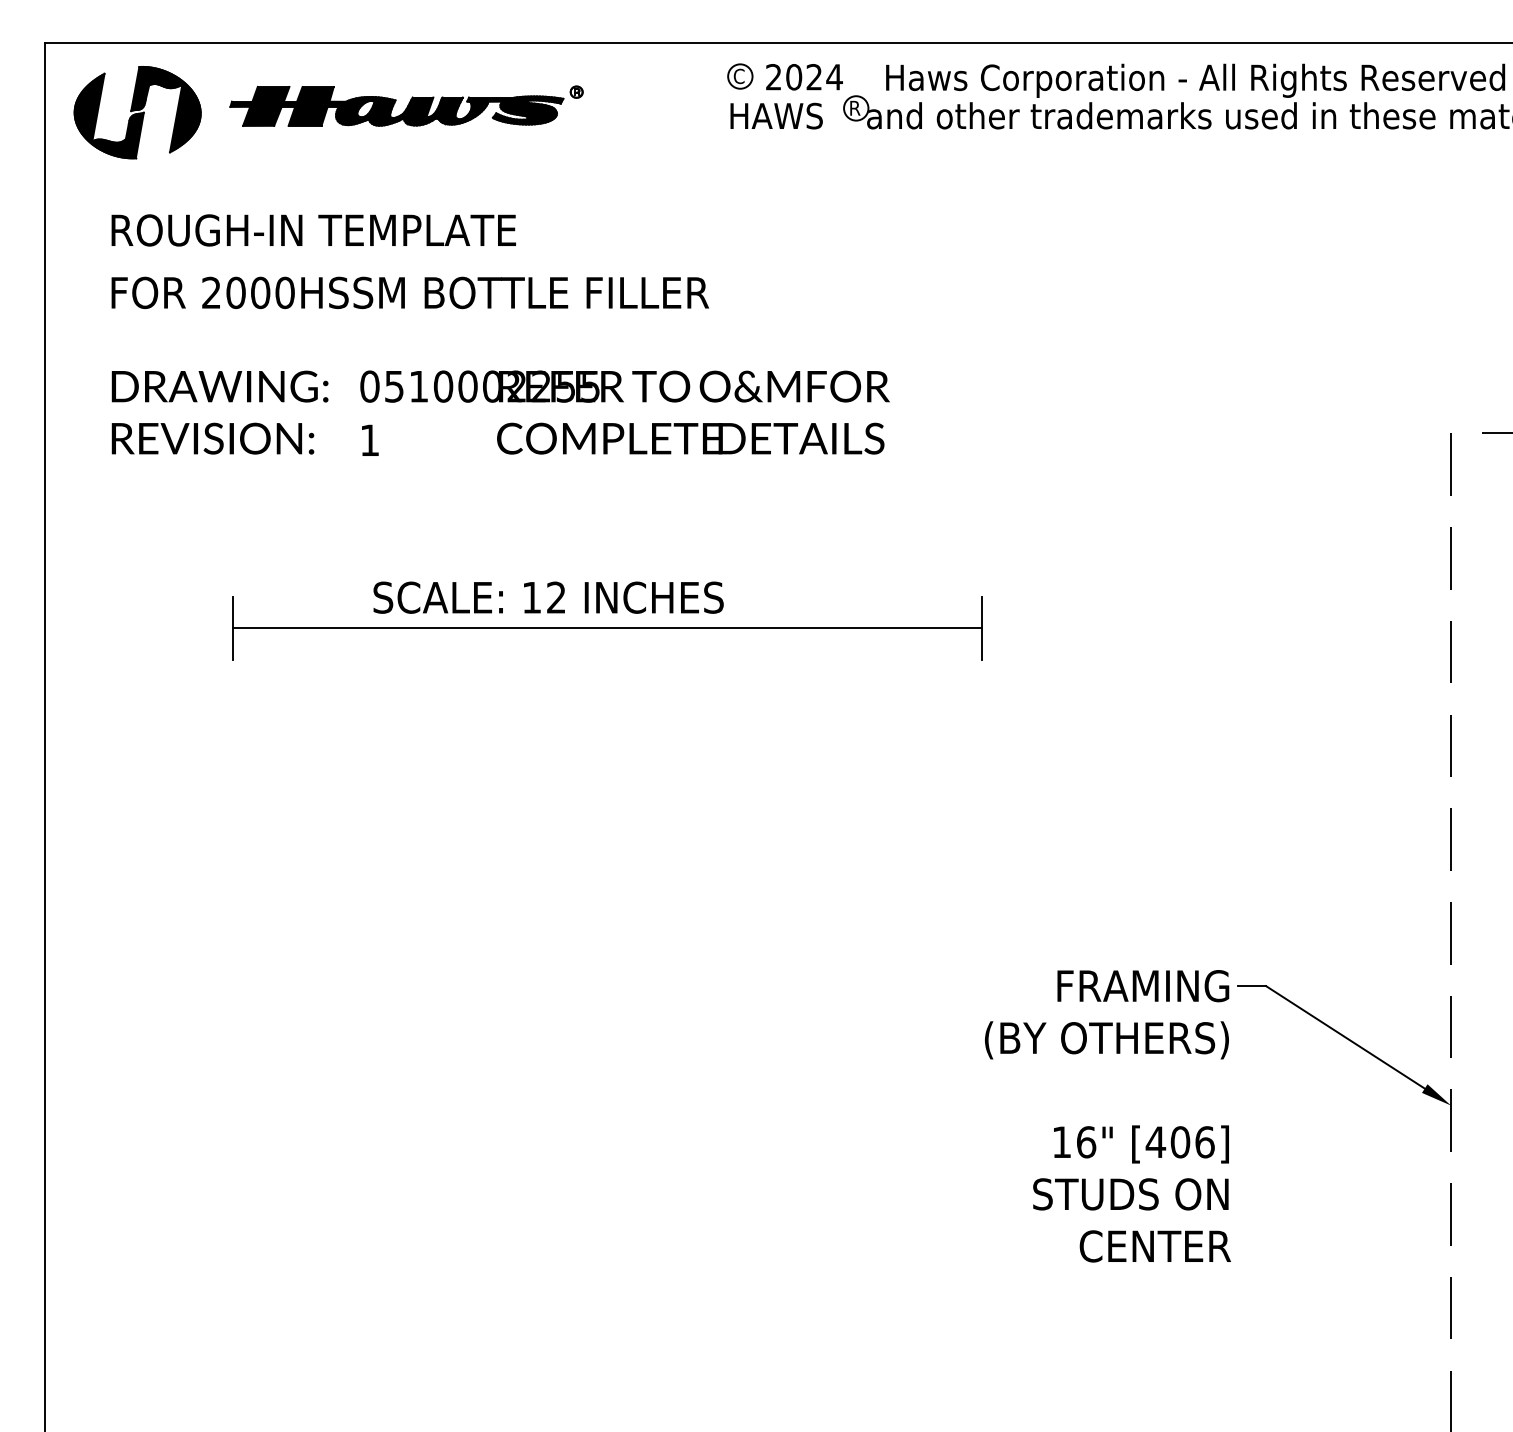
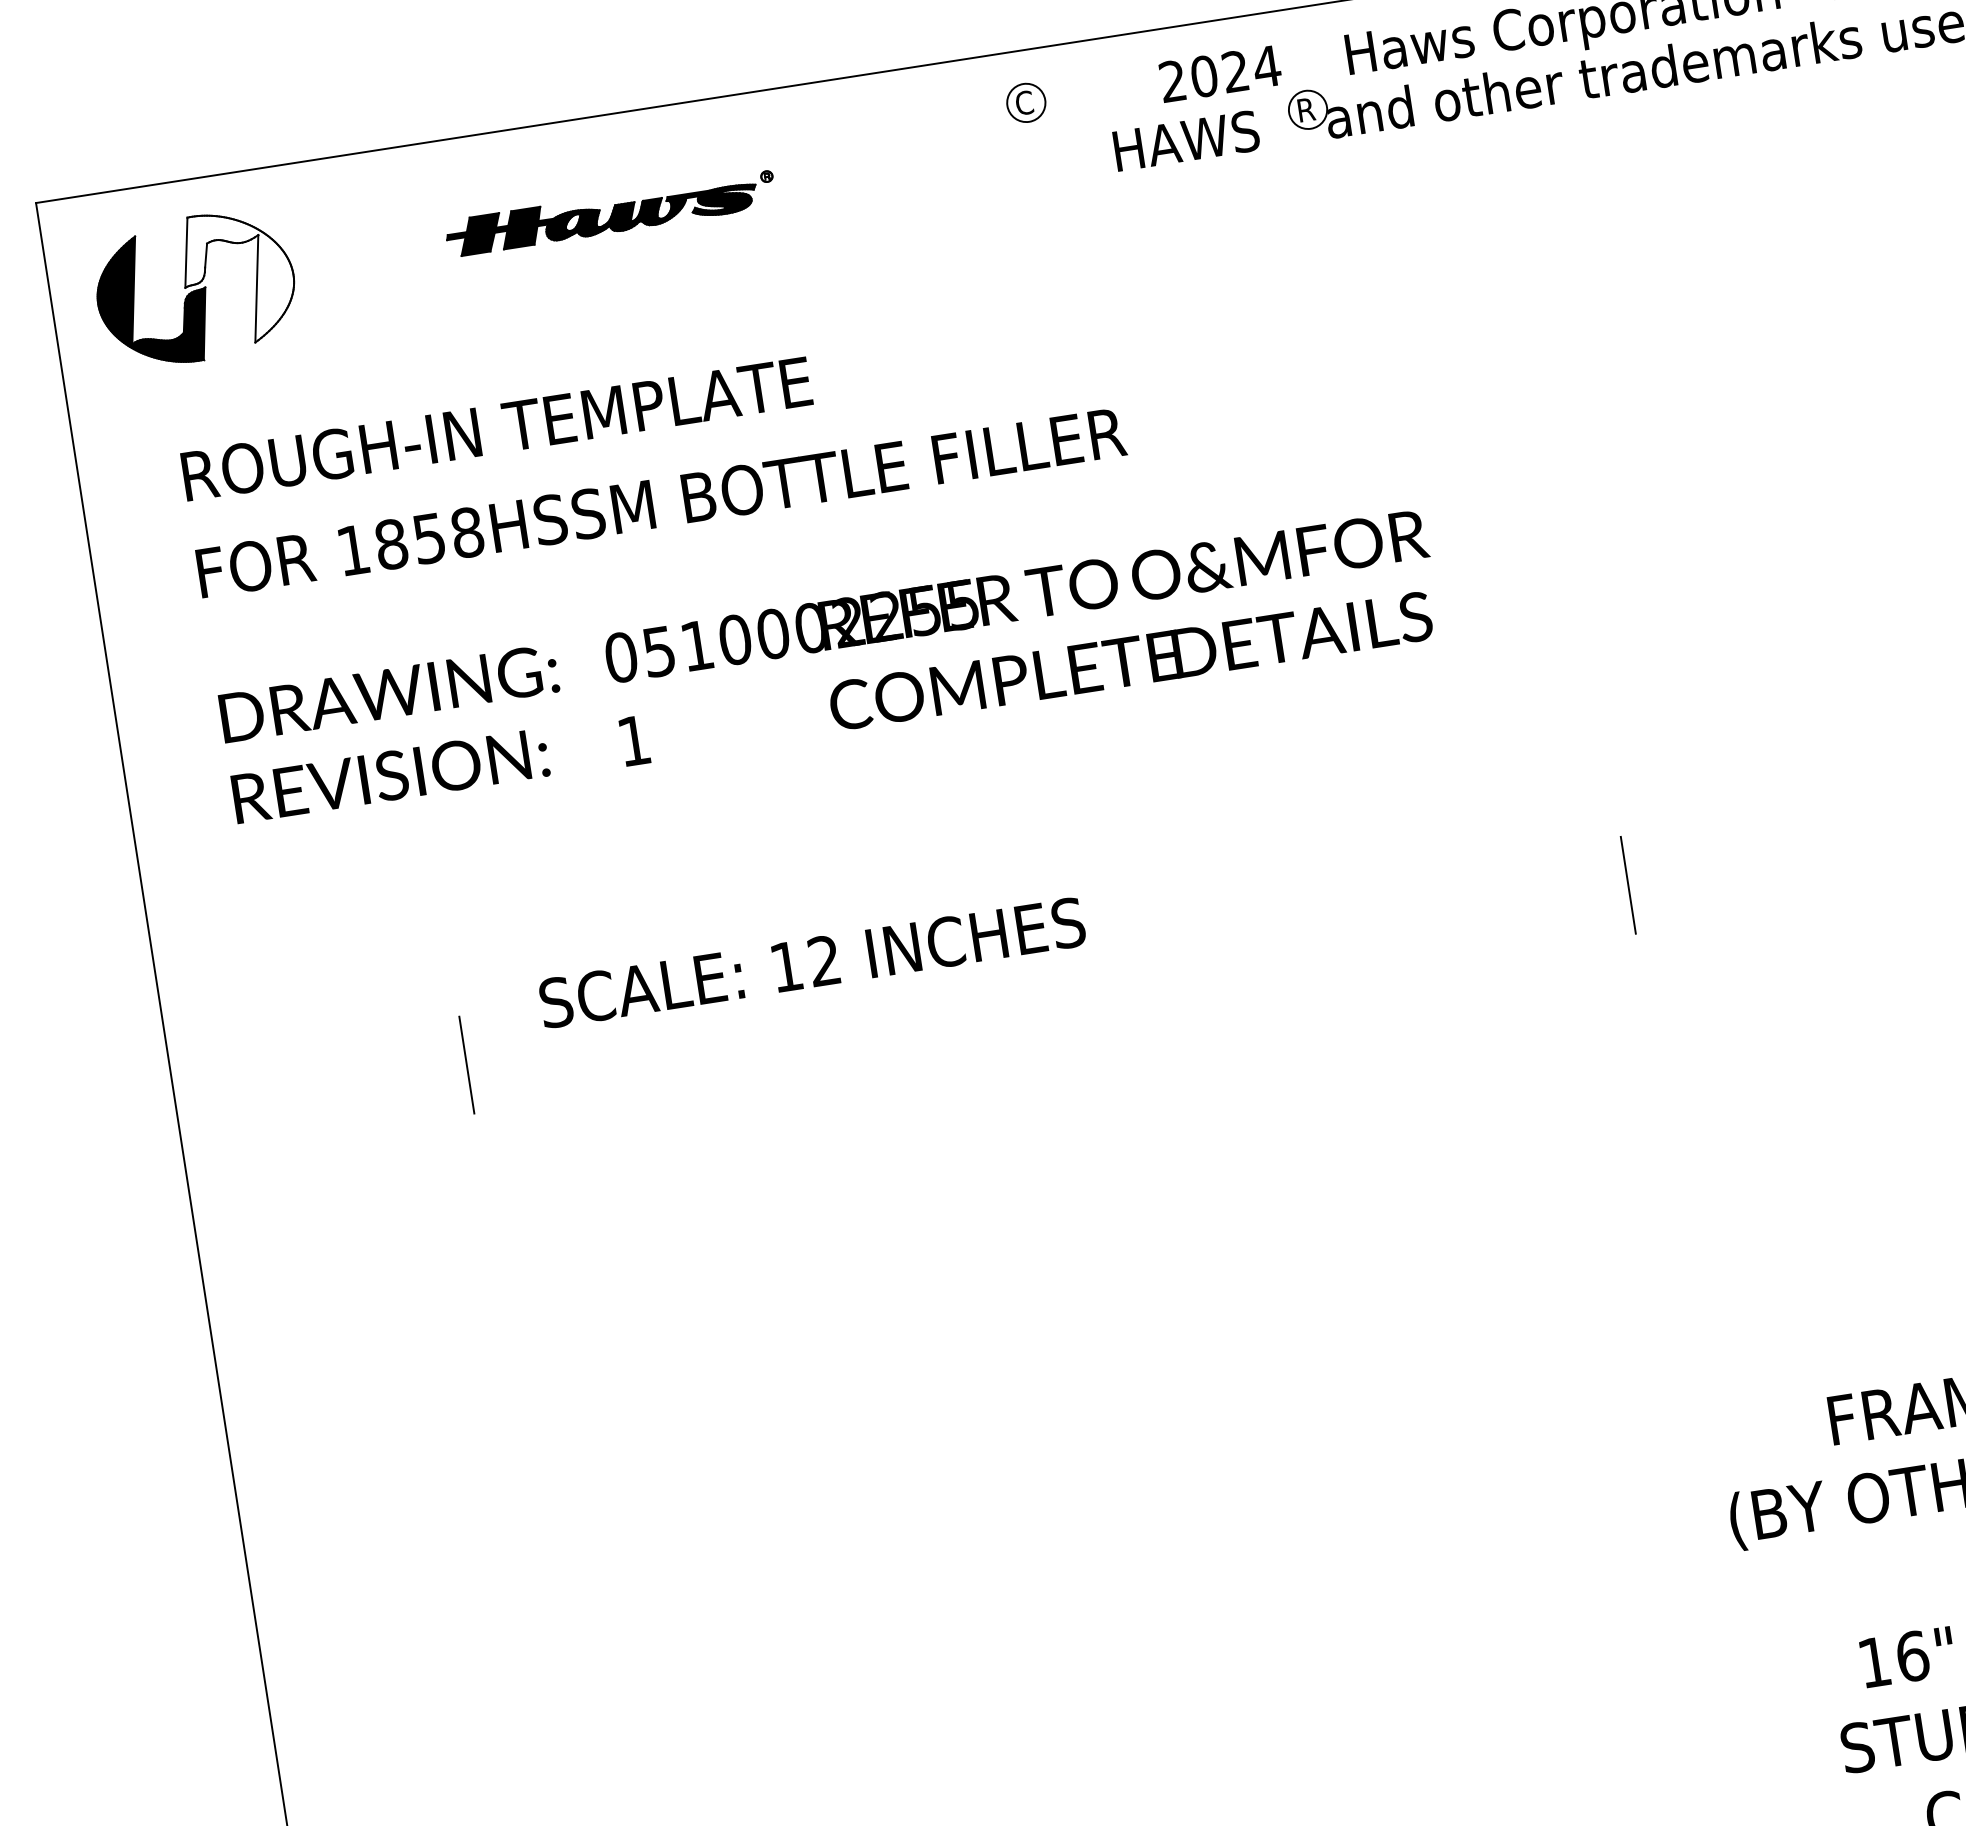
part: (740, 76) -> (1026, 102), moved
part: (406, 105) -> (610, 213), size x0.6
fill: (165, 109) -> (238, 277), removed
text: (248, 292) -> (410, 540), 2000HSSM -> 1858HSSM
text: (548, 597) -> (812, 962), moved
line: (607, 628) -> (1047, 975), removed

